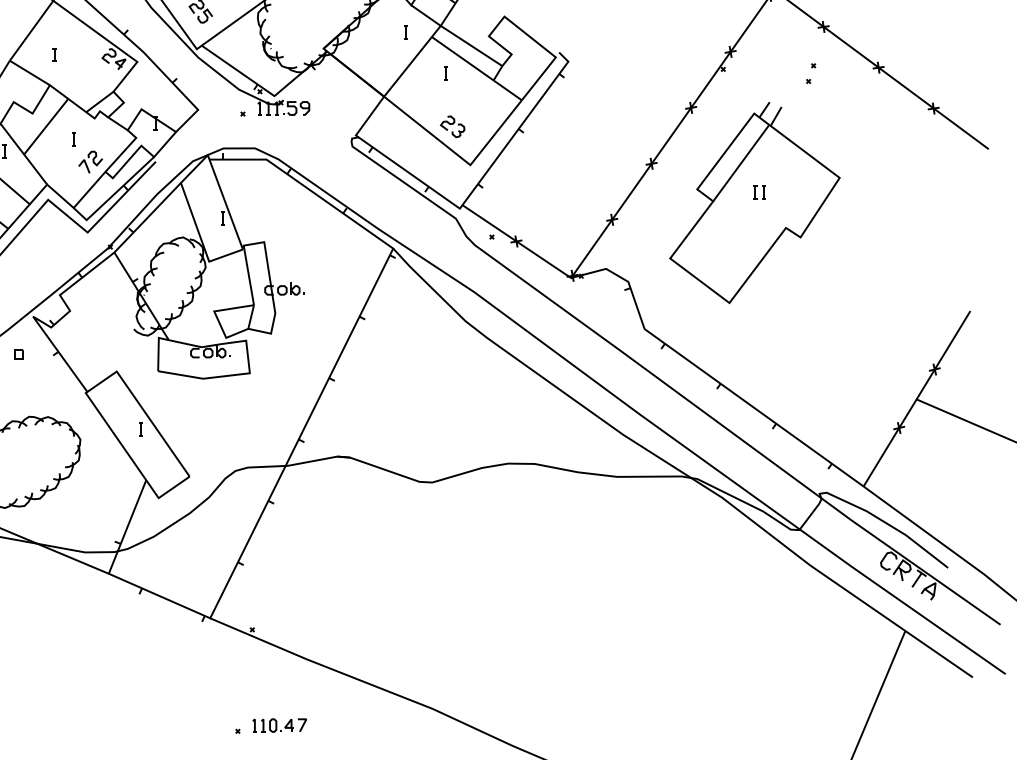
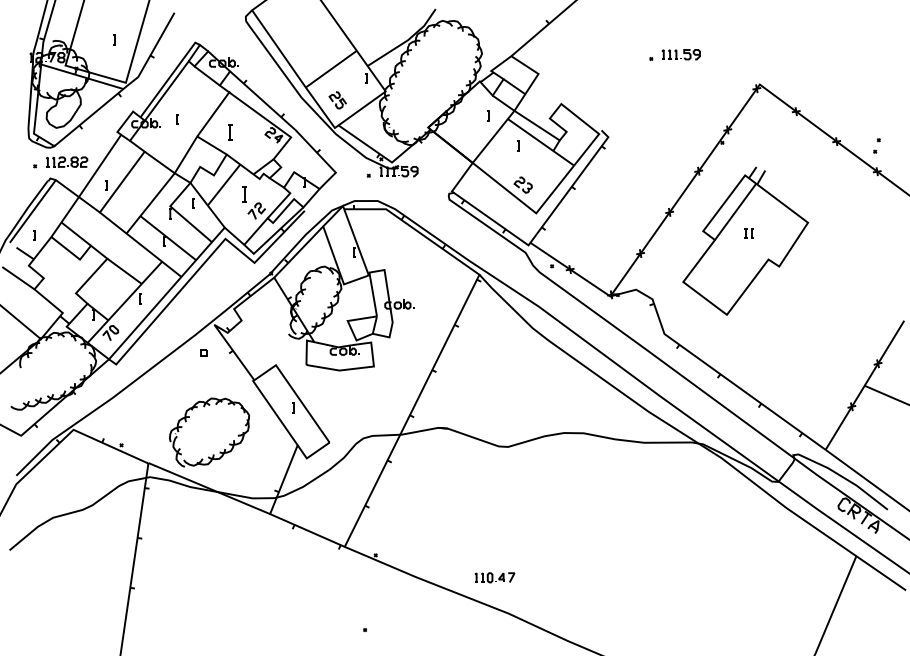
part: (54, 55) -> (230, 132), size x1.6
part: (810, 72) -> (876, 145), moved
part: (74, 139) -> (244, 194), size x1.6
part: (279, 725) -> (494, 577), moved

